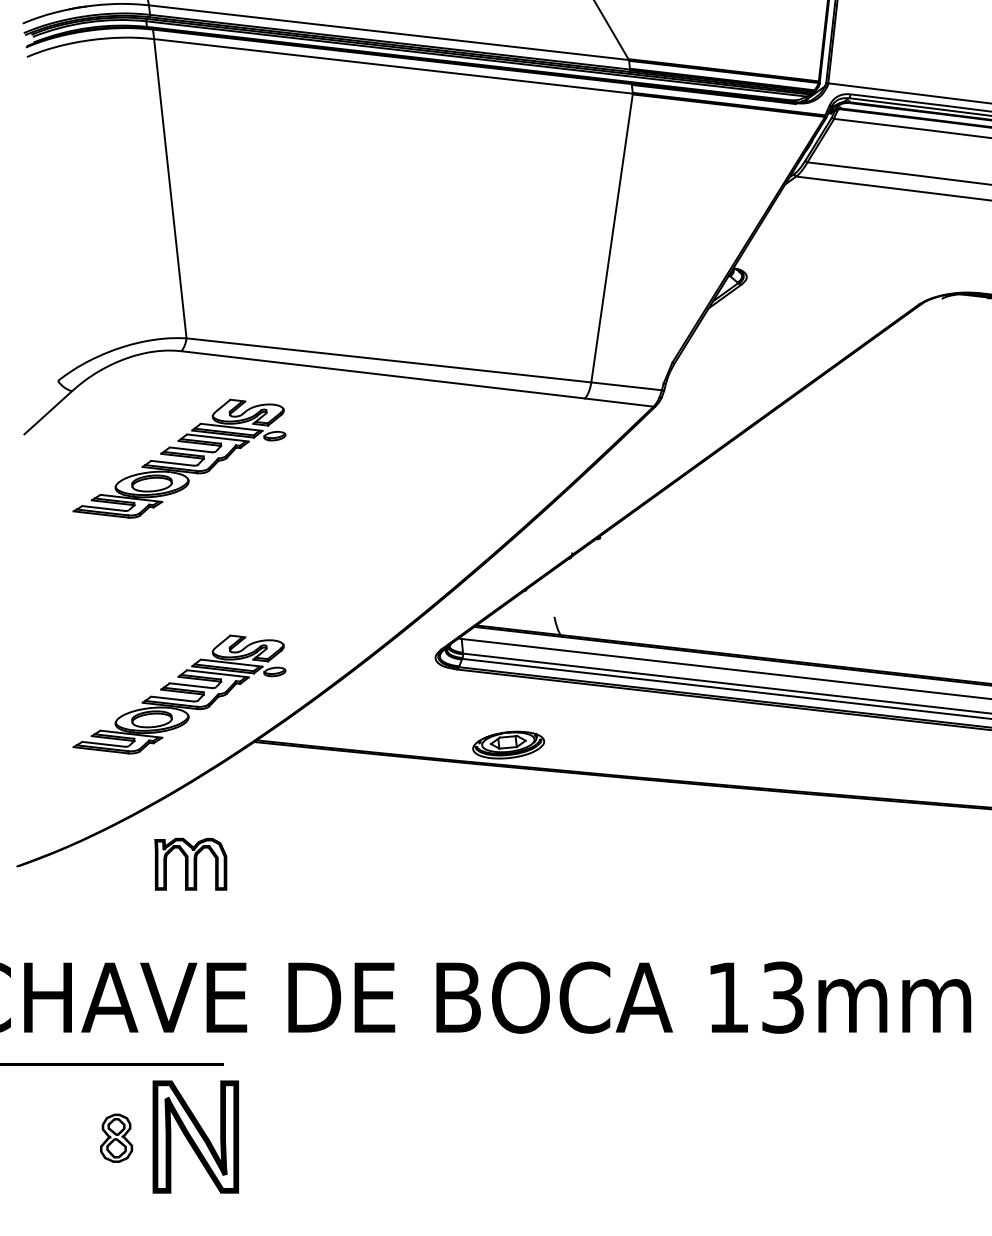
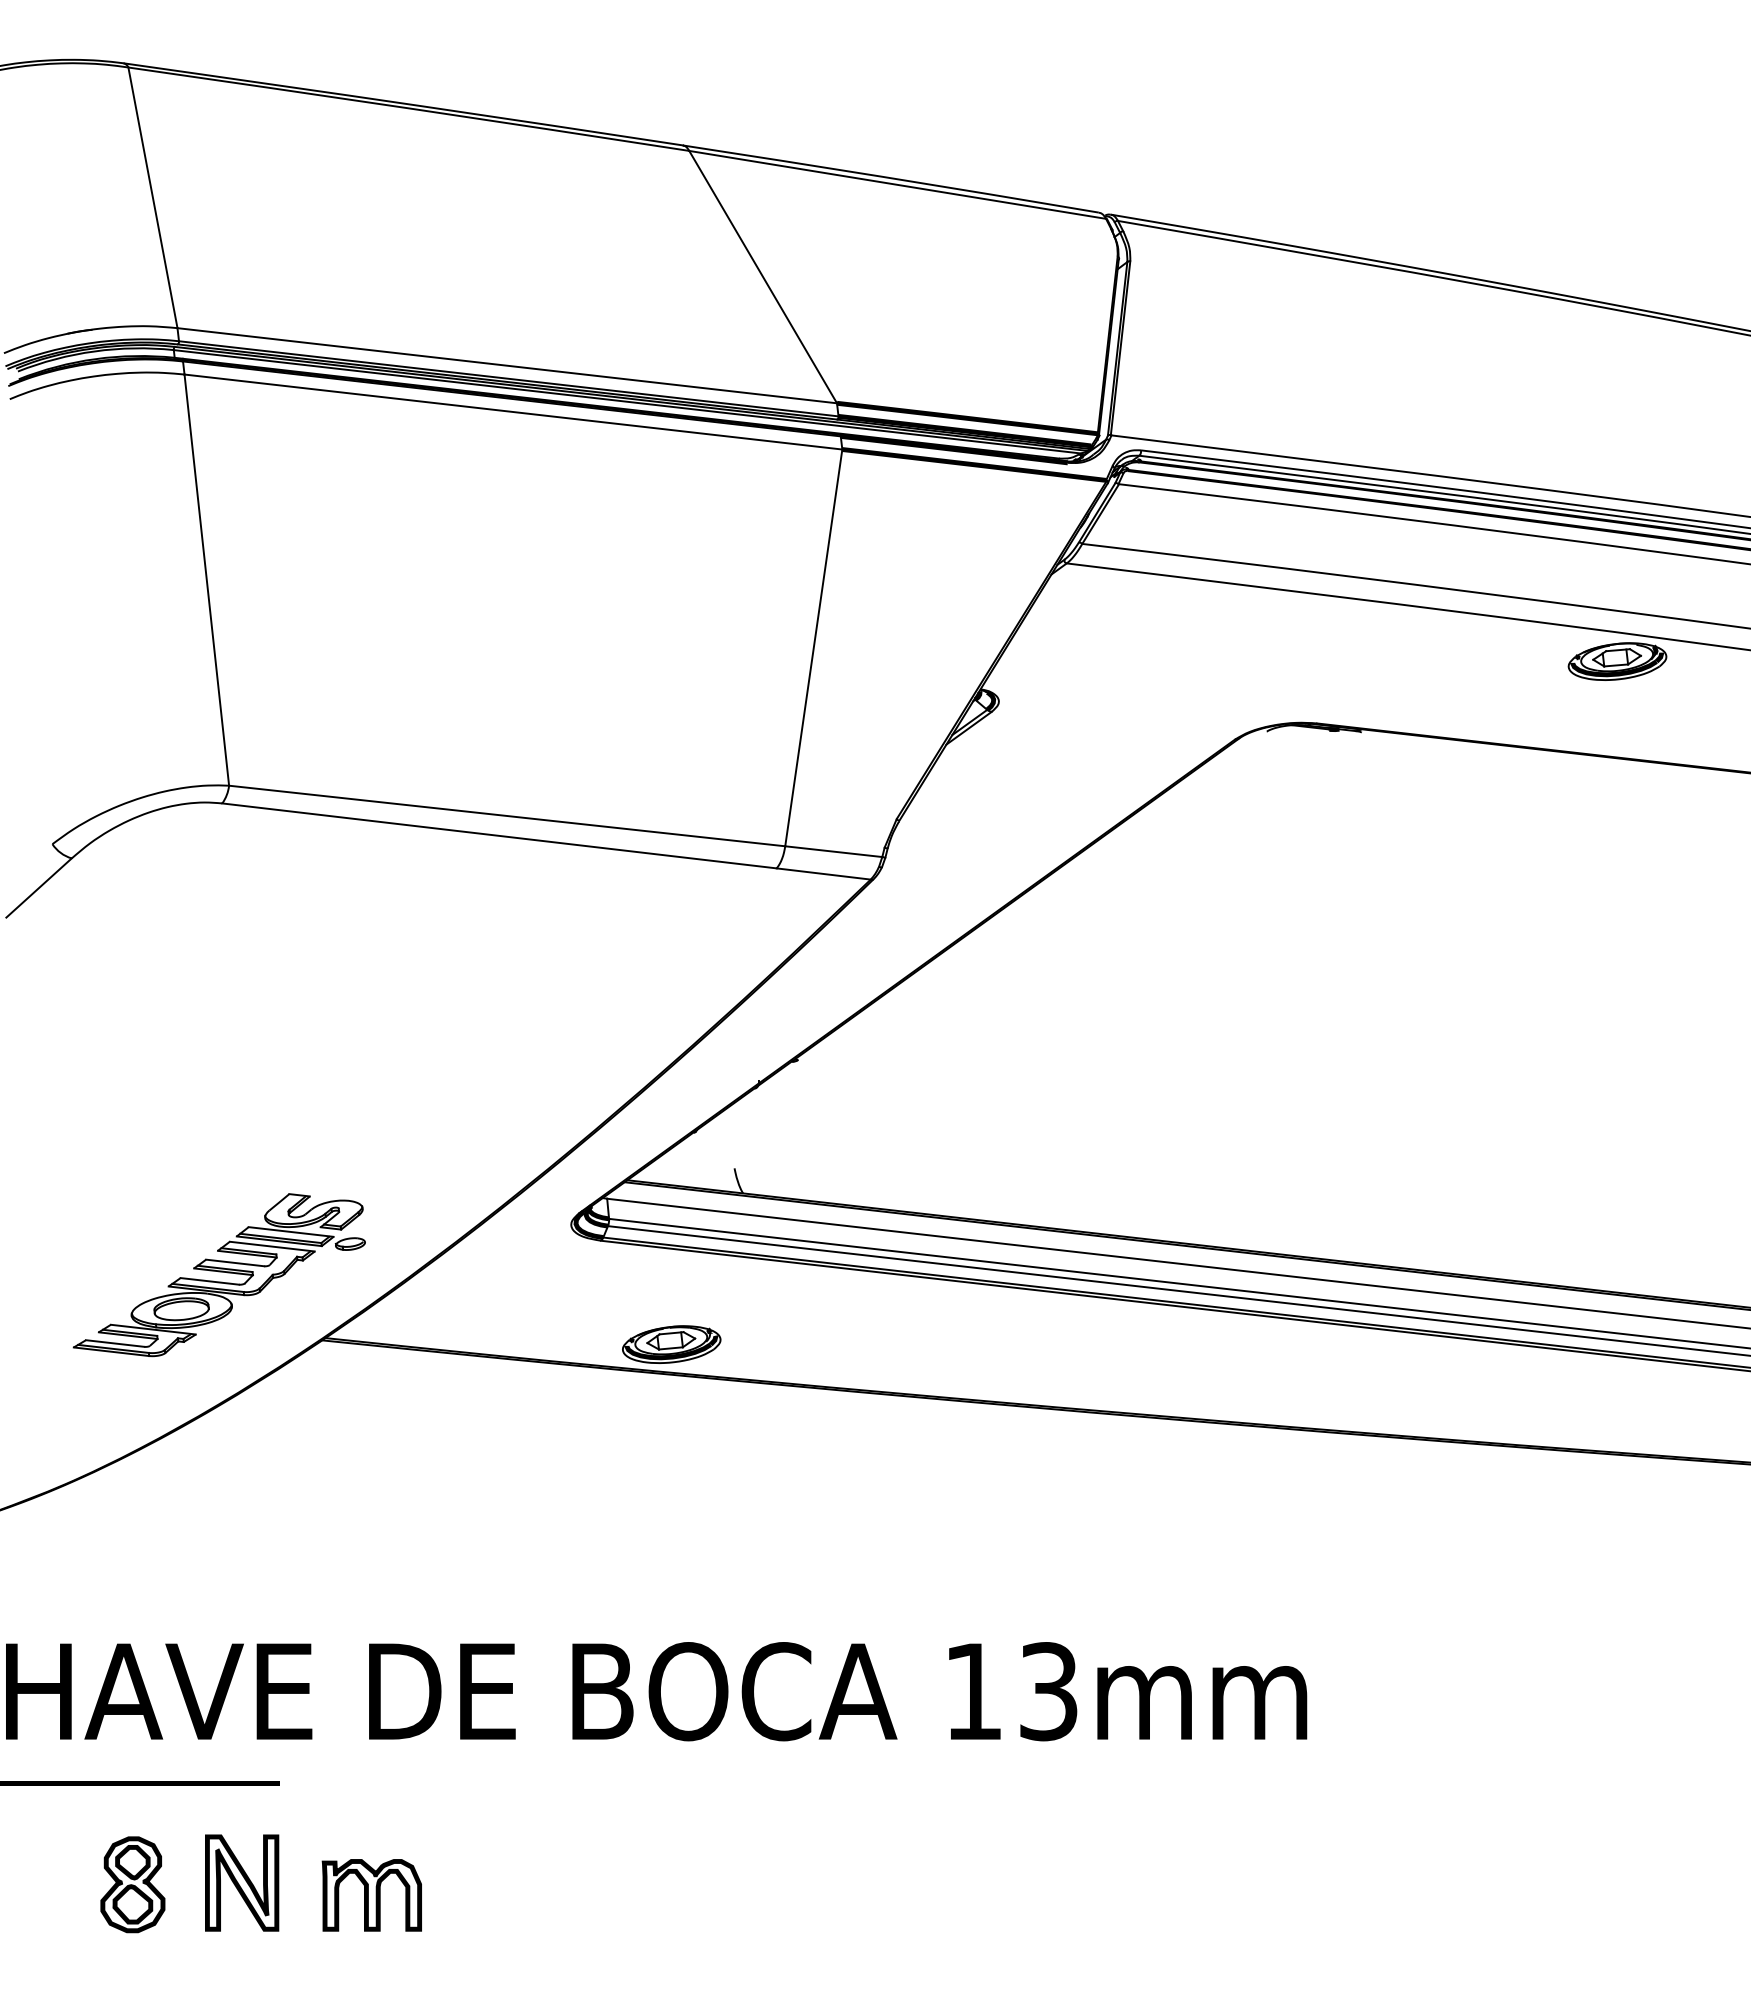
part: (178, 459) -> (218, 951), removed
part: (190, 864) -> (371, 1895), moved
part: (196, 1136) -> (242, 1882), size x0.62
part: (116, 1138) -> (132, 1884), size x1.43

